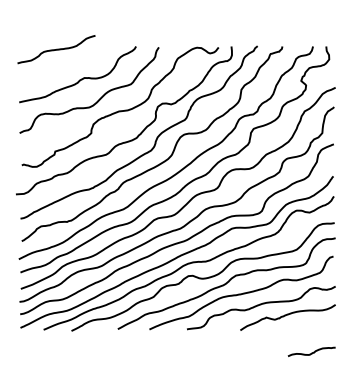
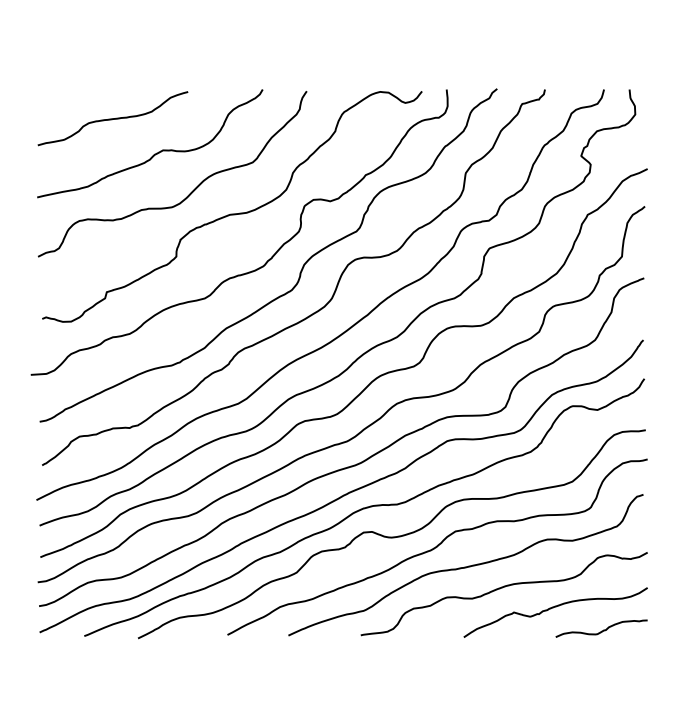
curve: (56, 49) -> (112, 118), moved
curve: (311, 352) -> (601, 629), moved

